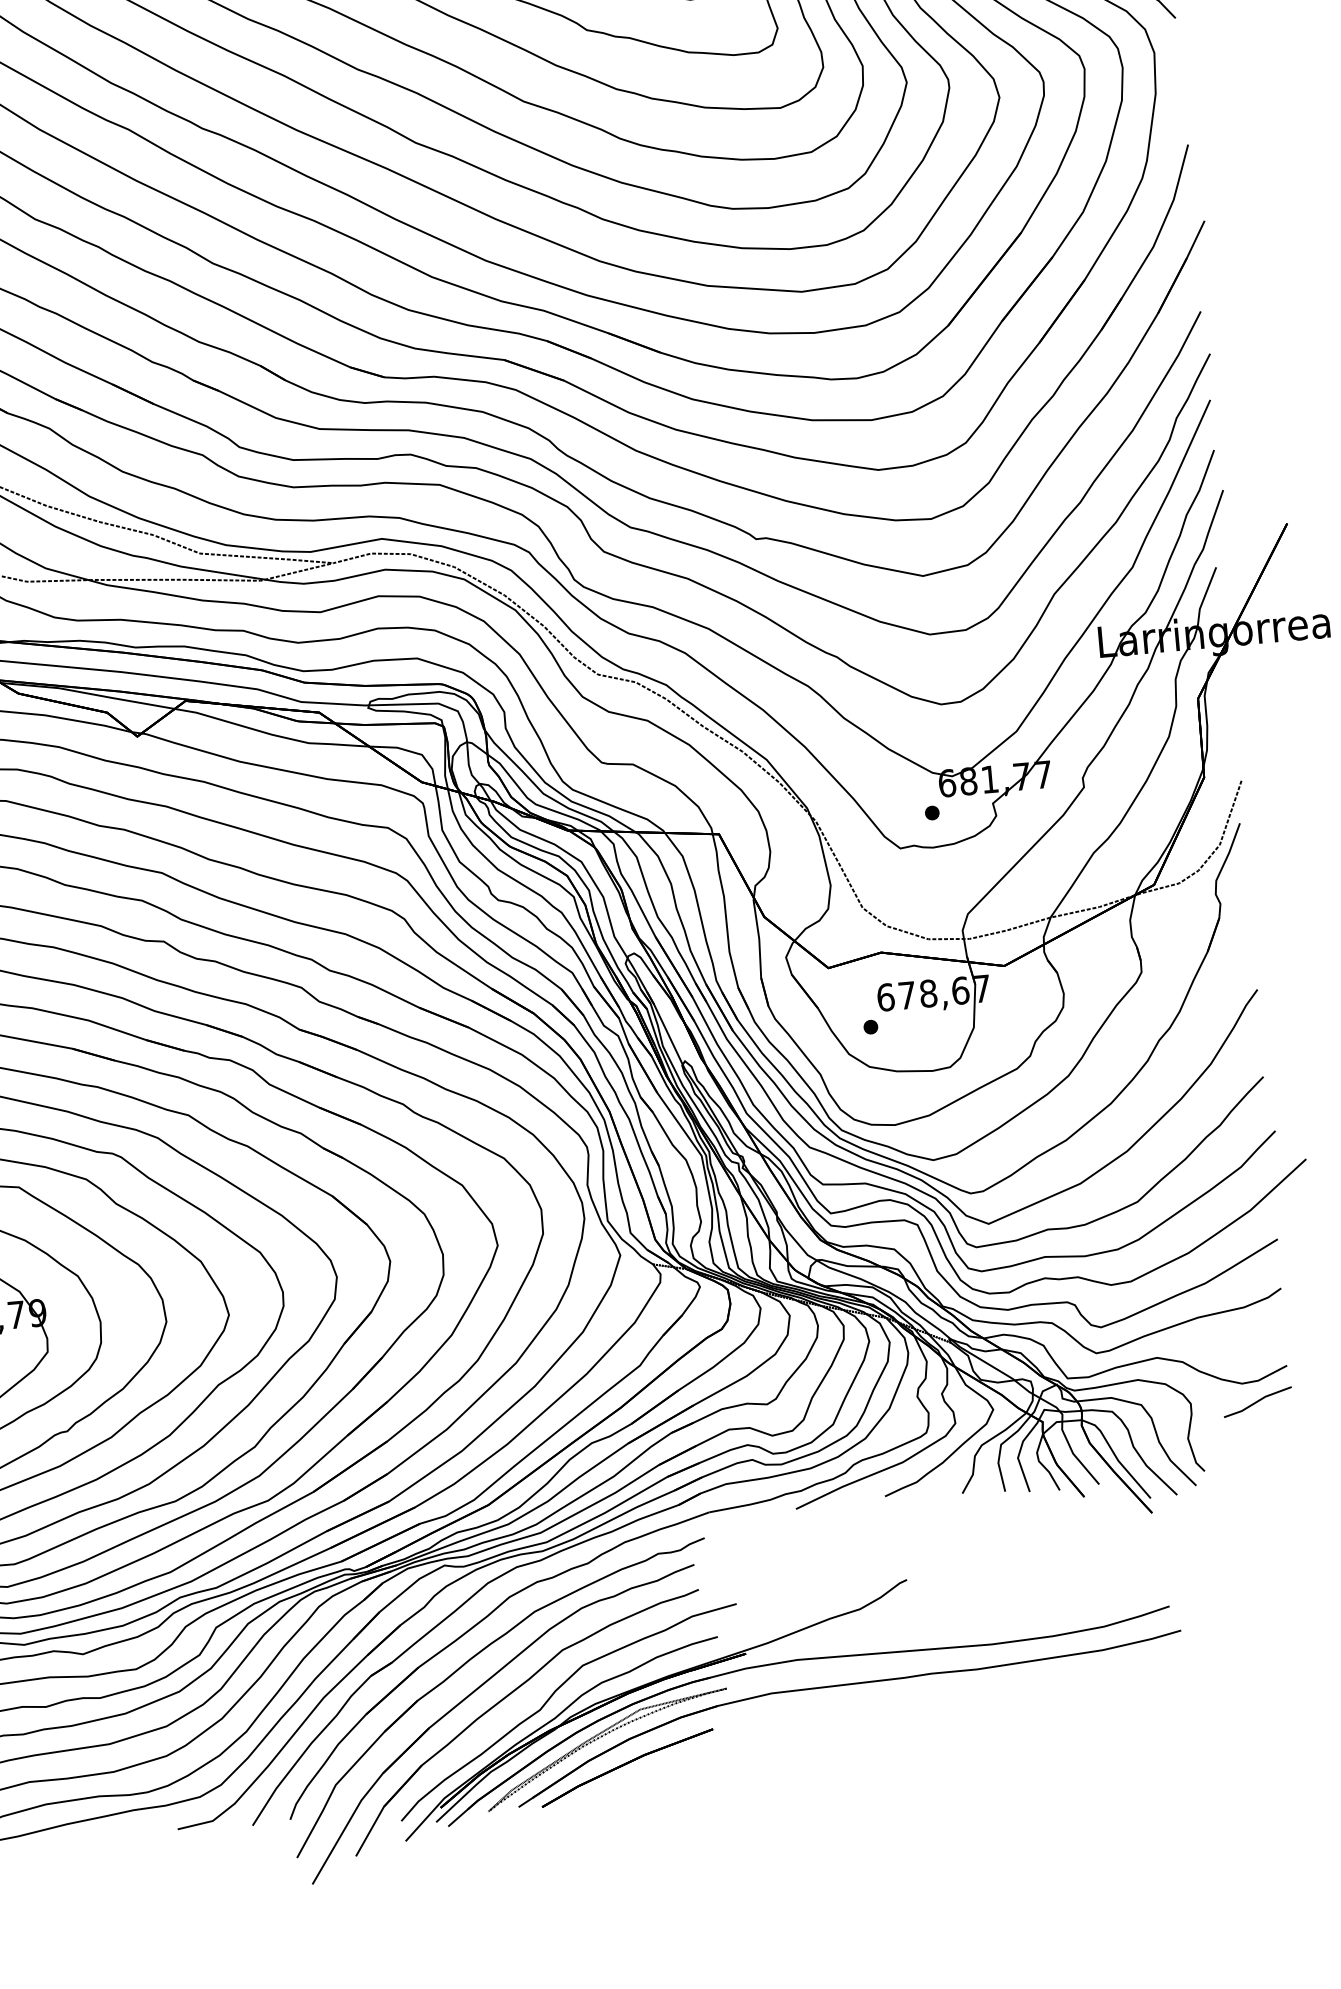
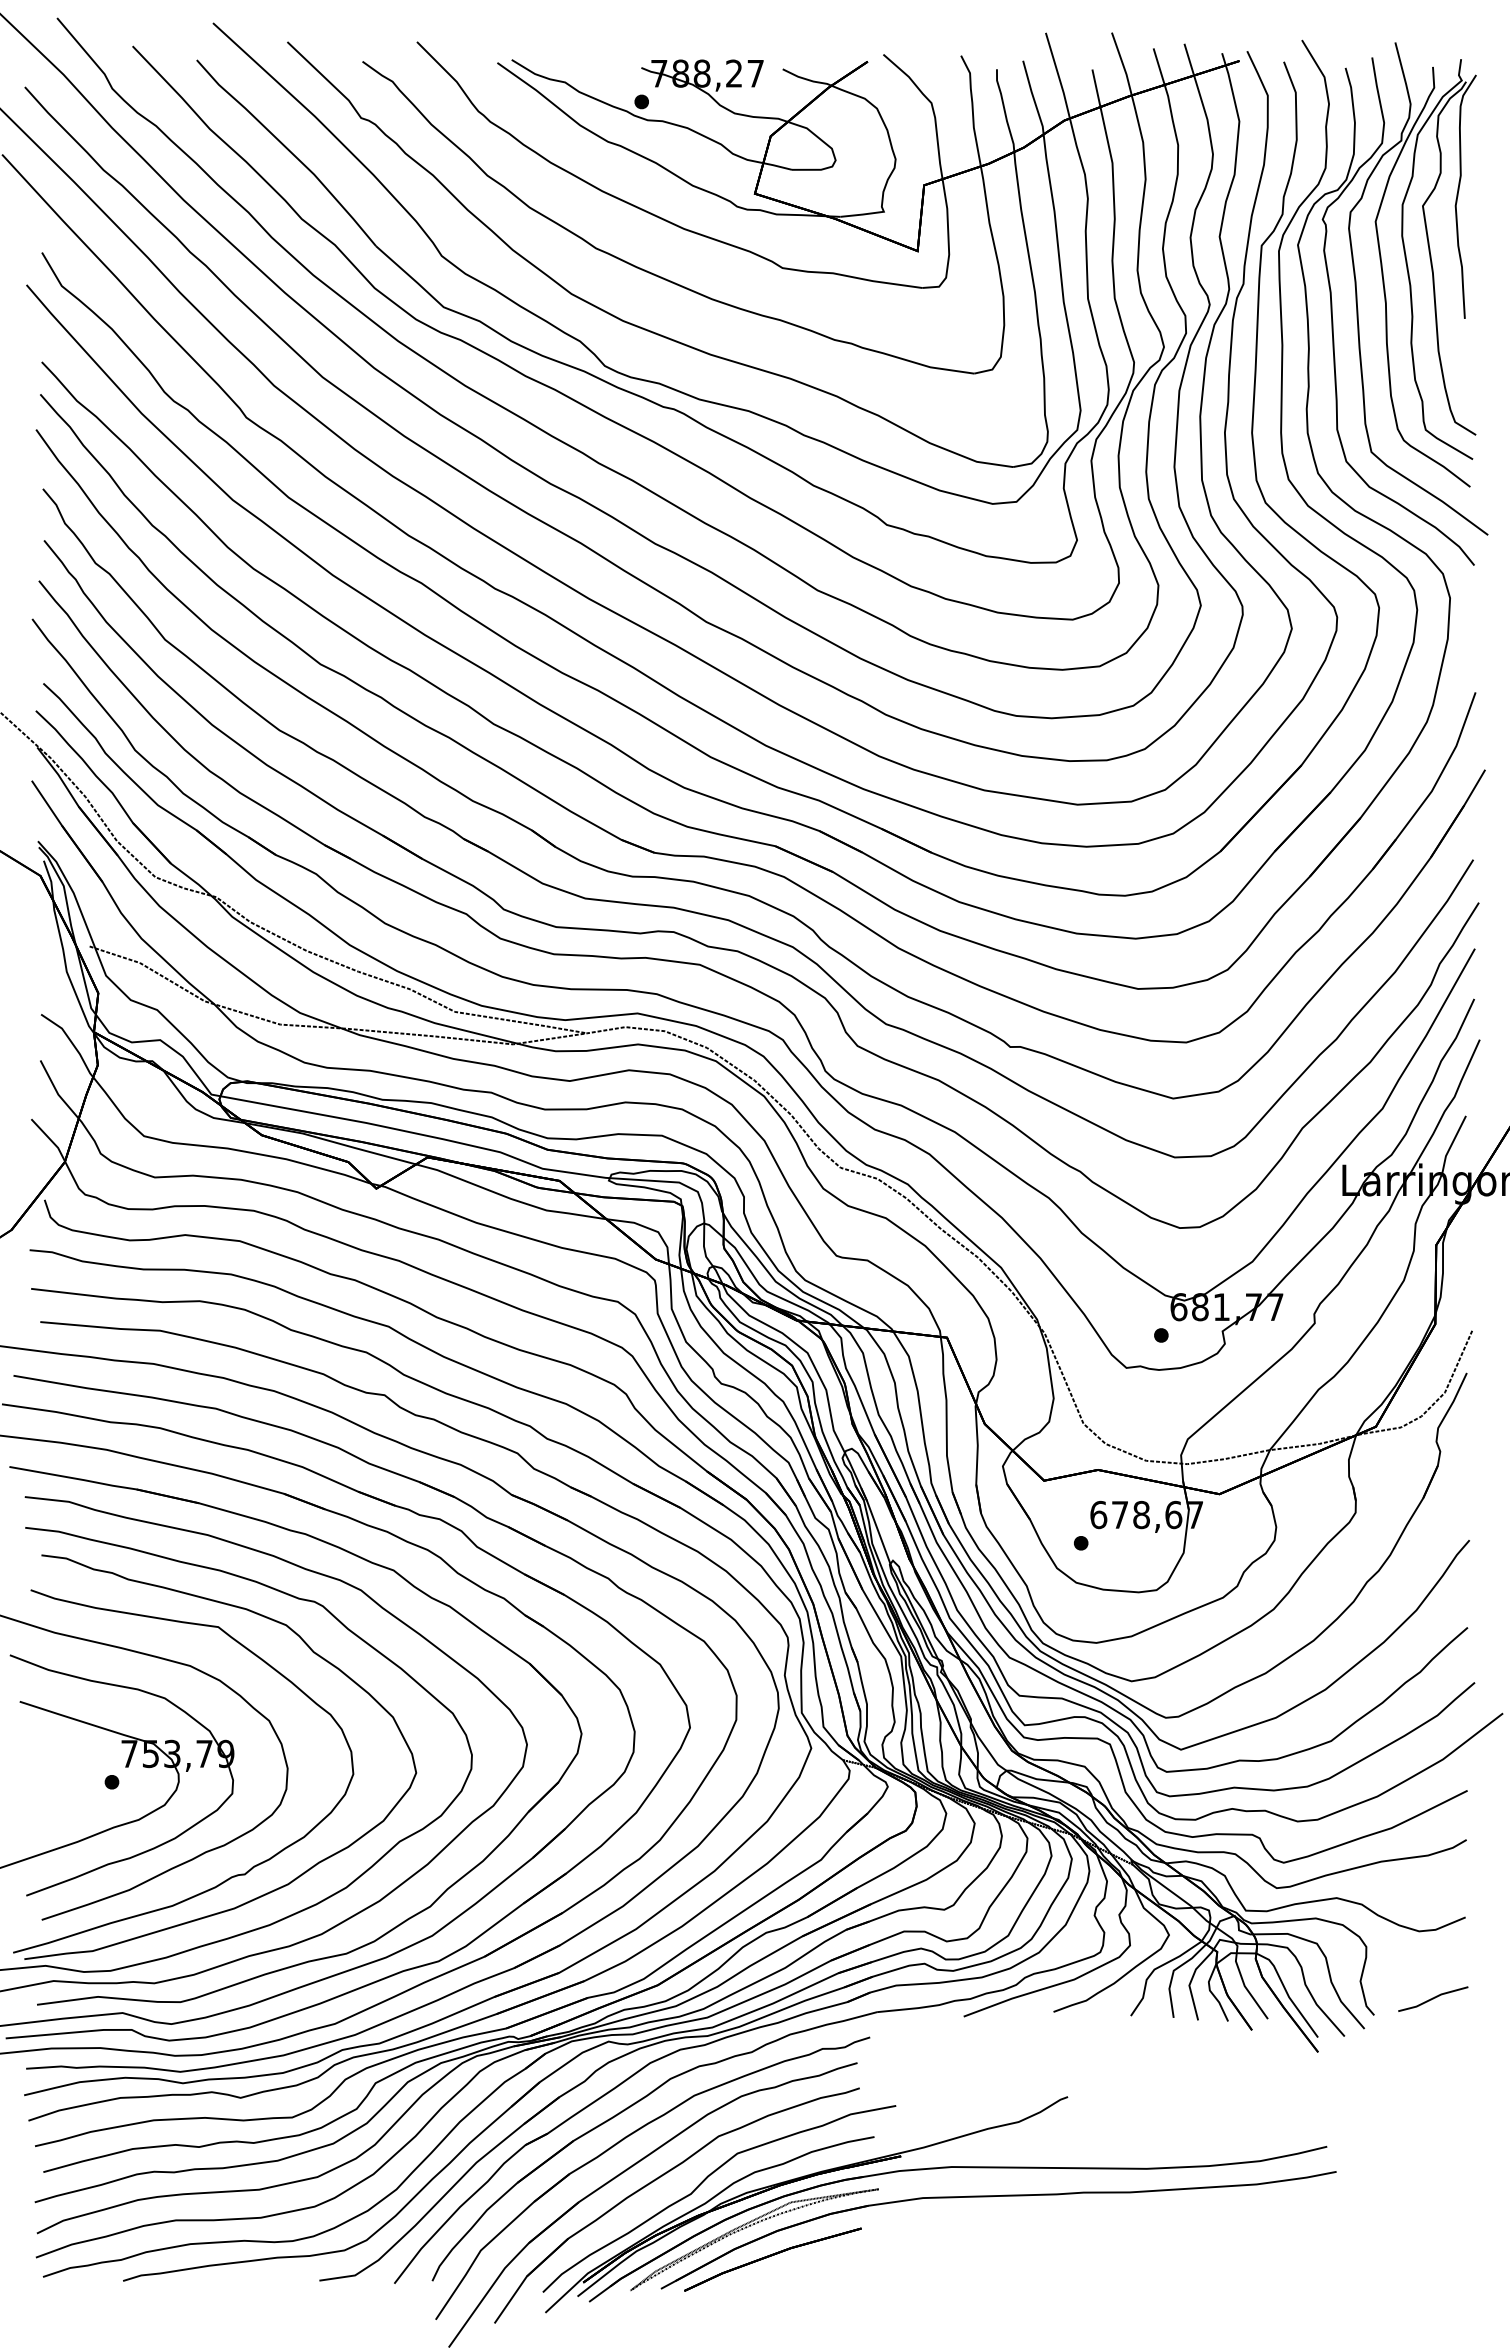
line: (1258, 1401) -> (1433, 1998), moved

